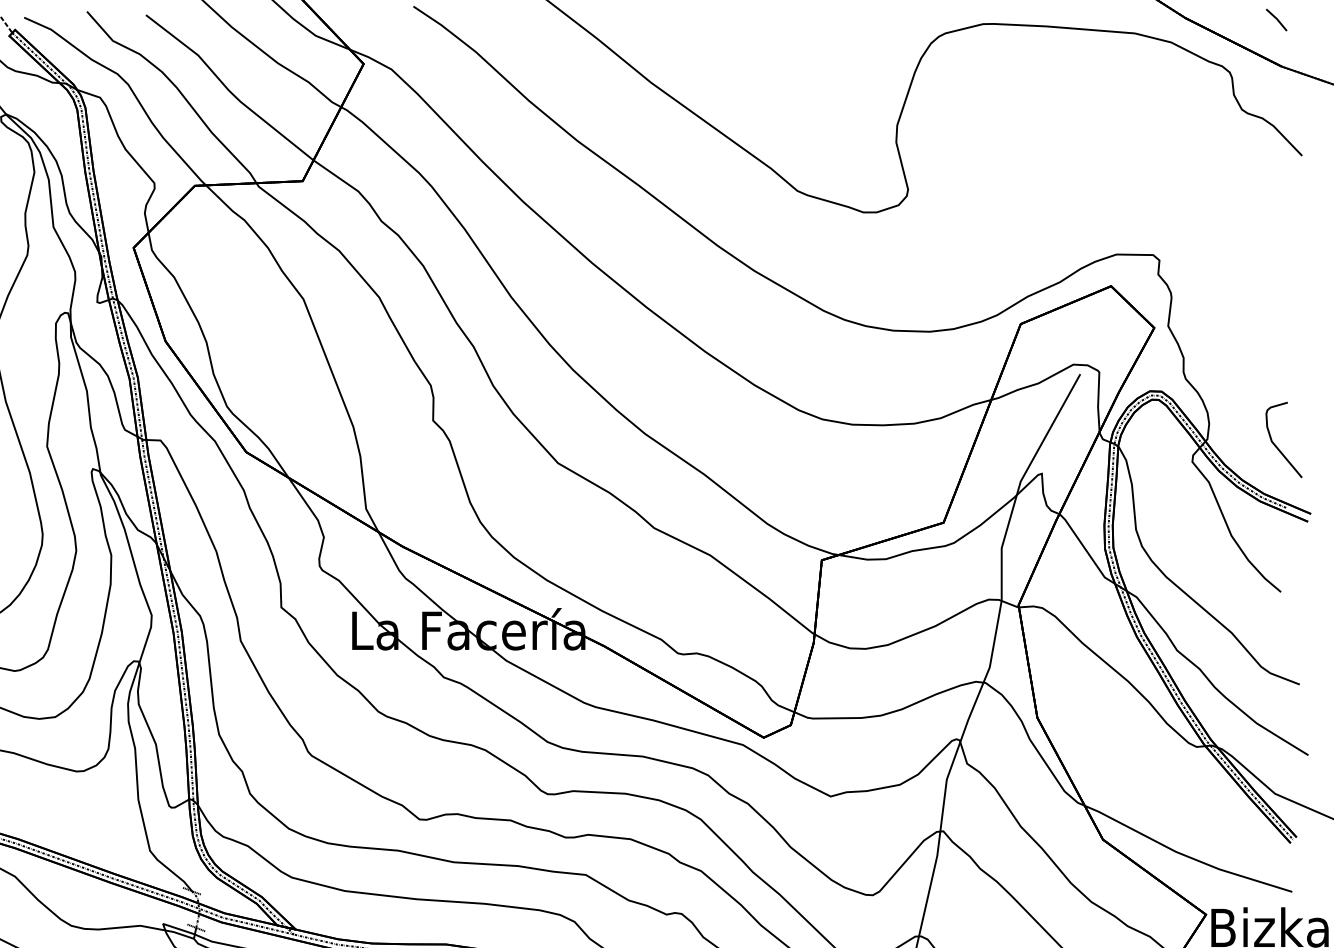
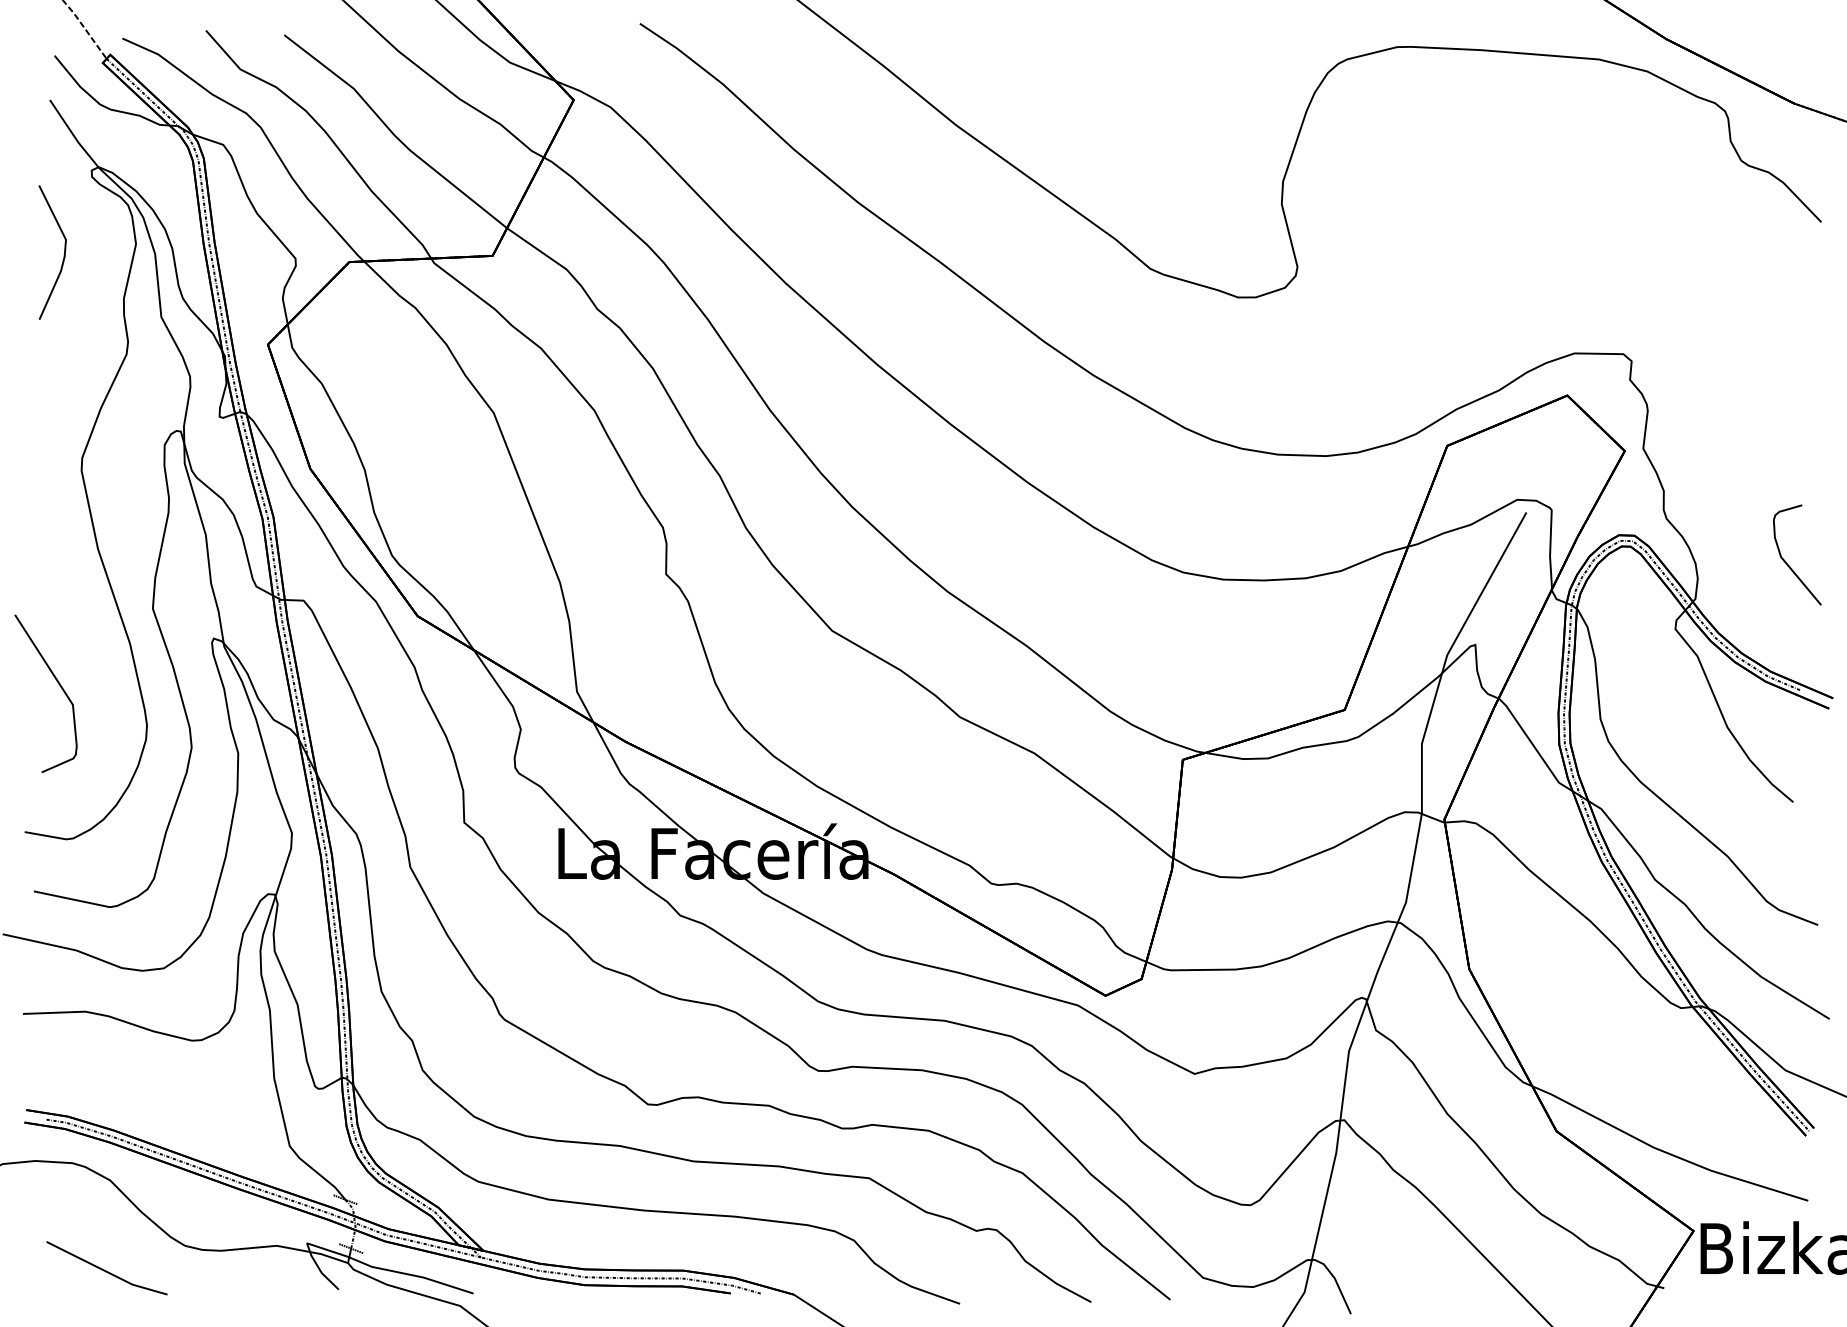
line: (1276, 19) -> (1787, 41), removed
curve: (1275, 444) -> (1786, 561), moved

